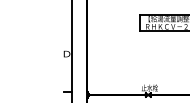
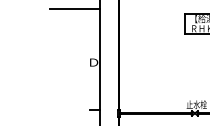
line: (51, 11) -> (74, 9), added

